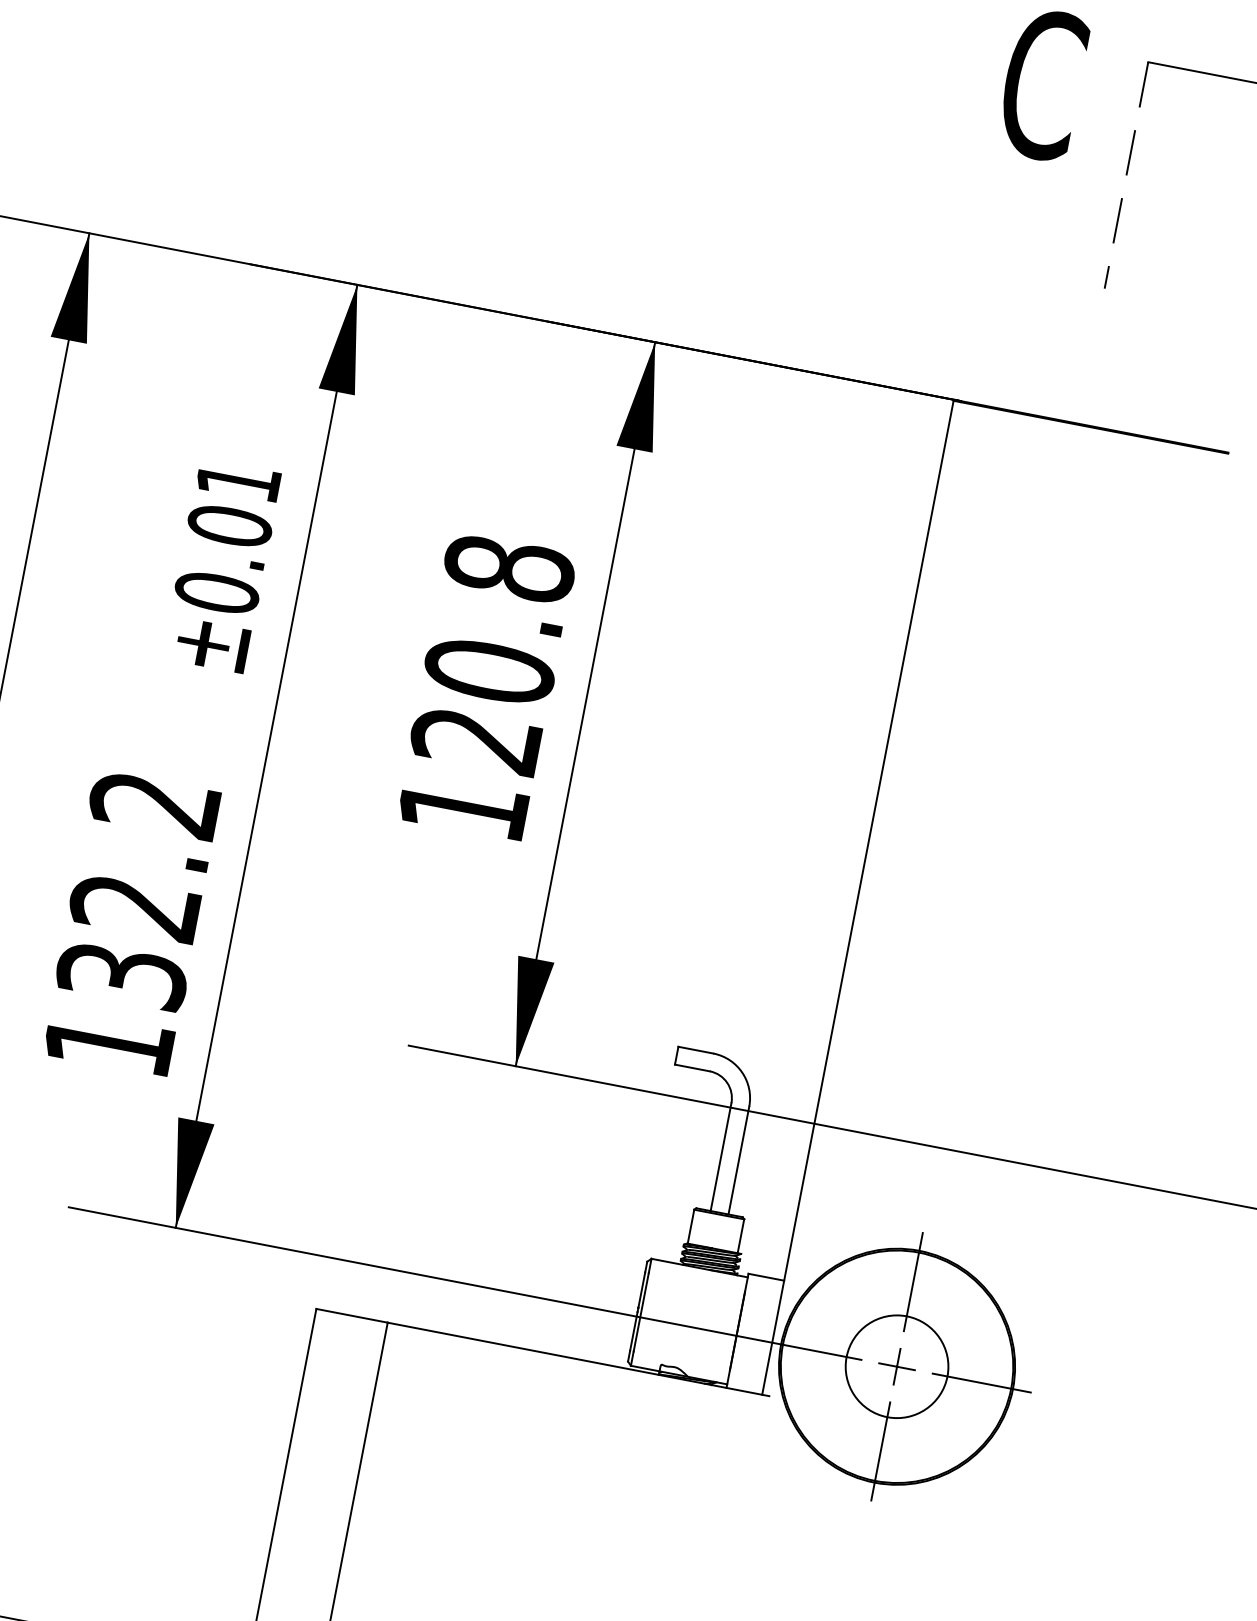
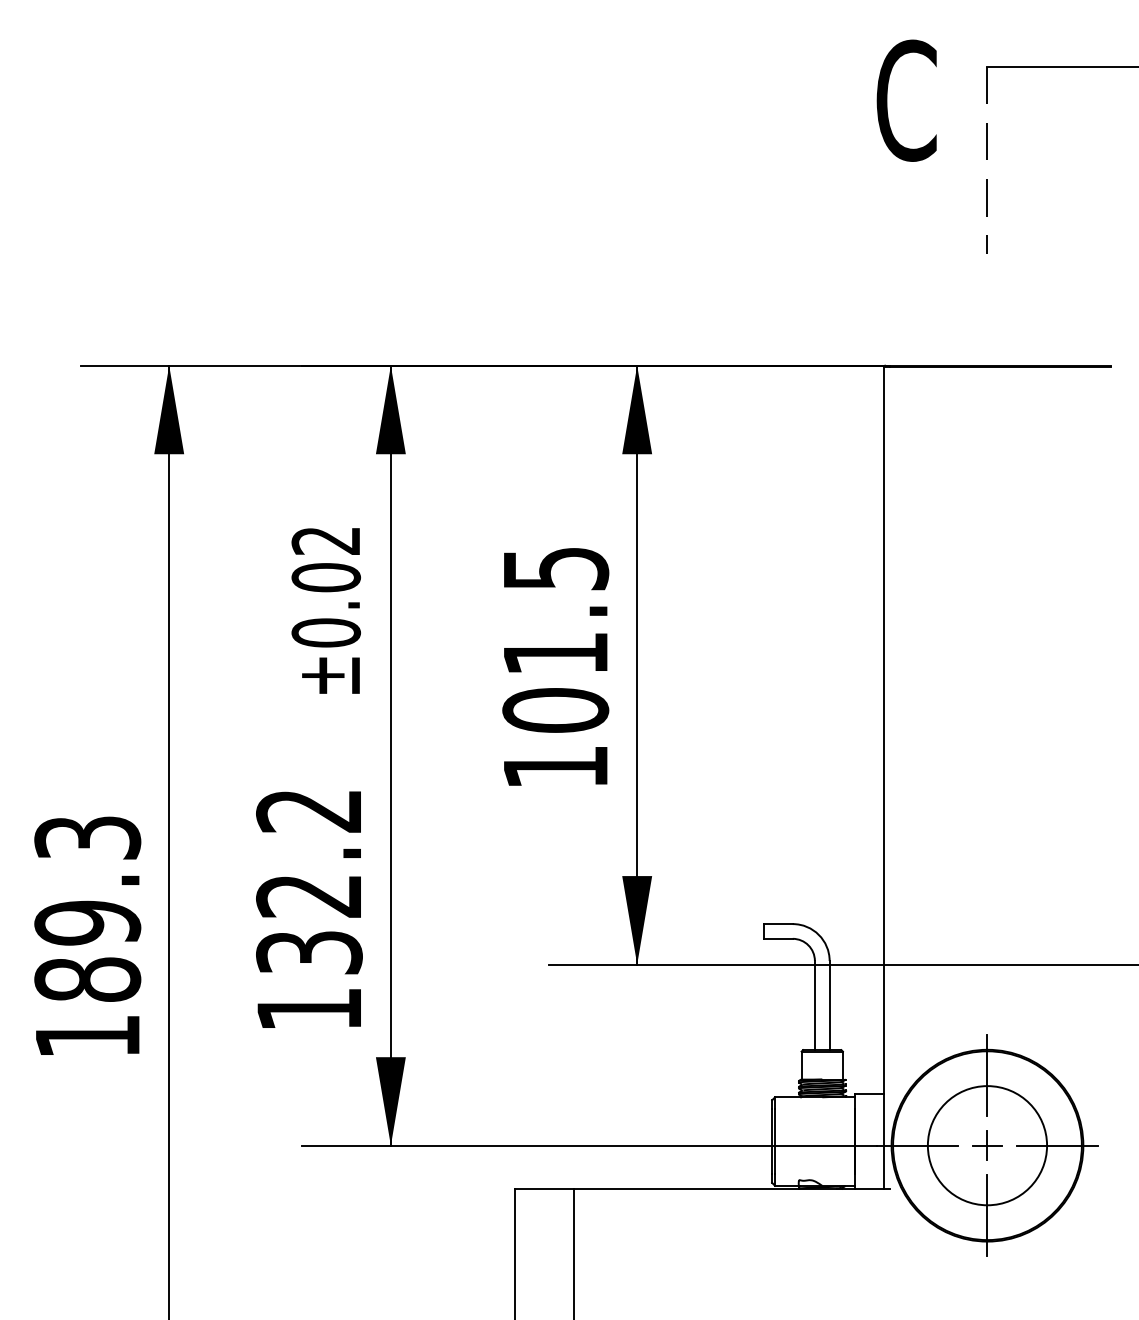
text: (237, 480) -> (325, 540), ±0.01 -> ±0.02
text: (492, 654) -> (555, 639), 120.8 -> 101.5
circle: (897, 1366) -> (987, 1145), size x1.43

